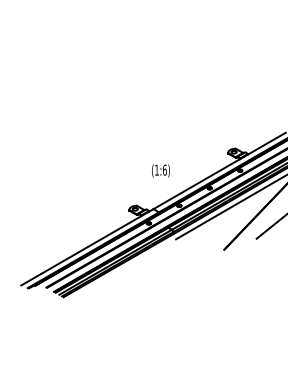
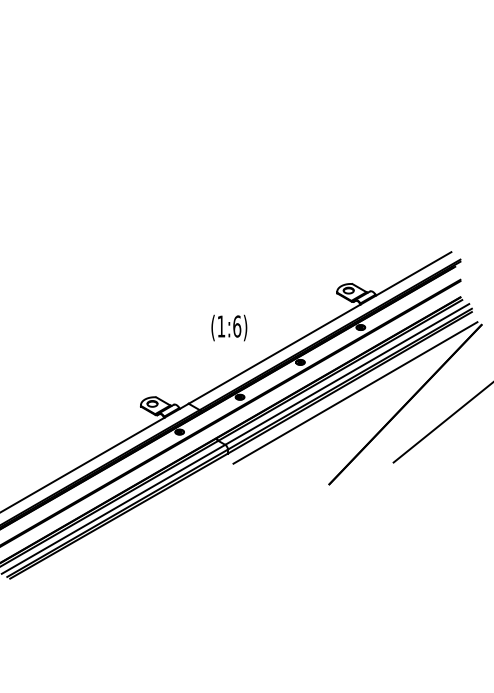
text: (160, 170) -> (228, 327), moved

